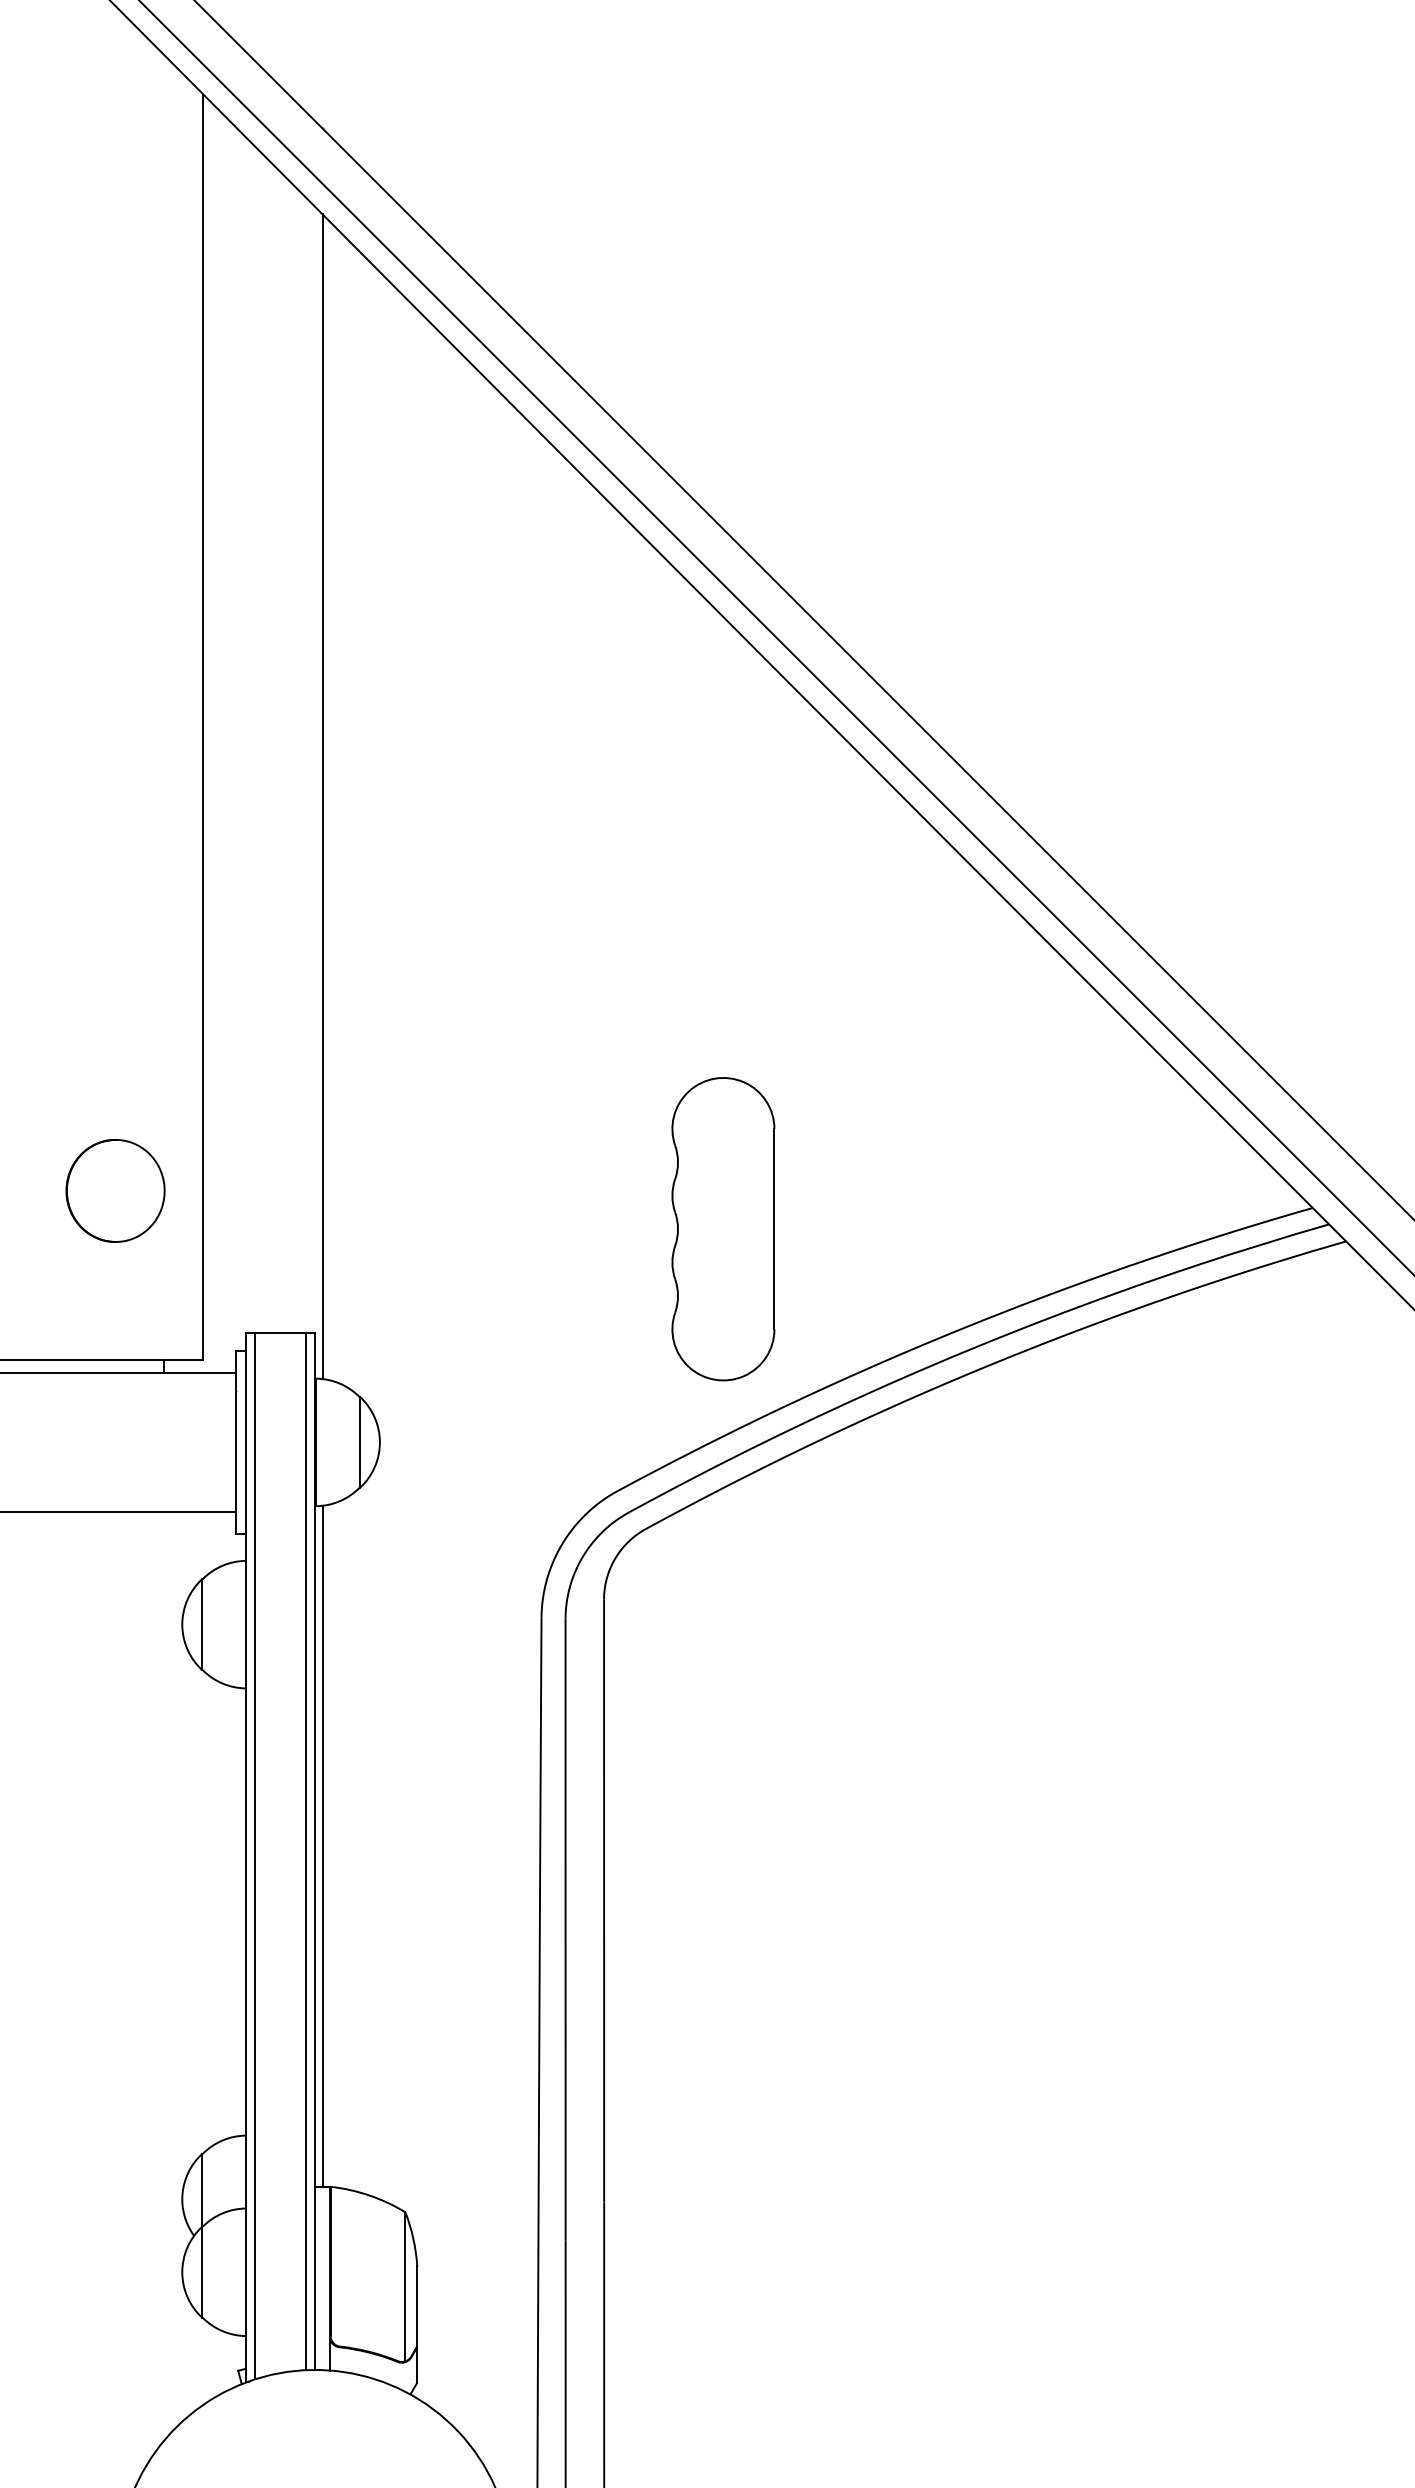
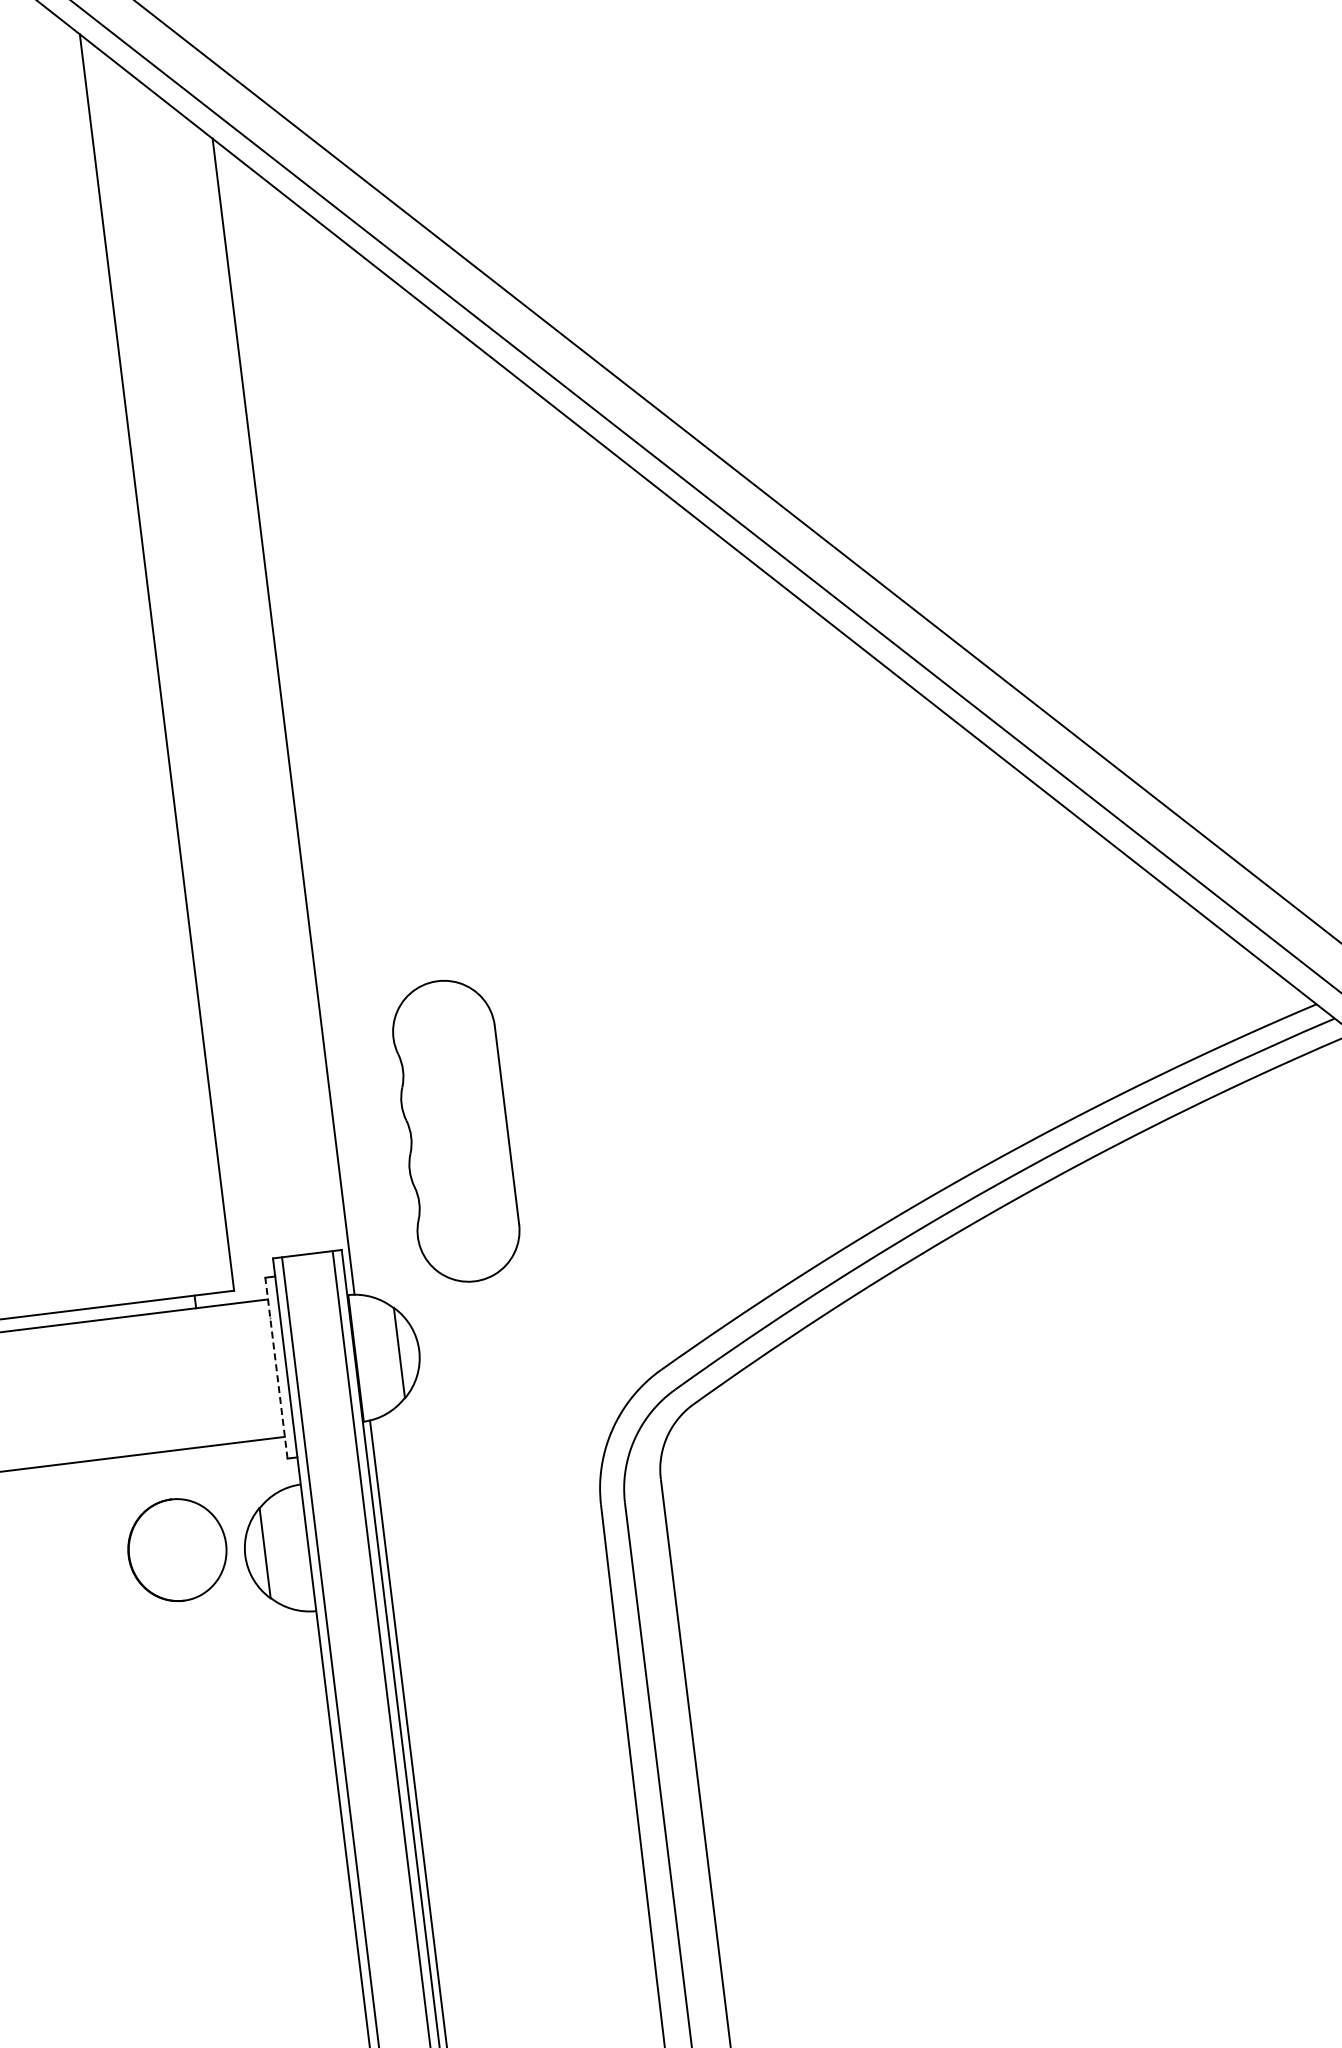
part: (115, 1190) -> (177, 1549), moved
part: (723, 1229) -> (456, 1131), moved
line: (236, 1441) -> (276, 1367), solid -> dashed

